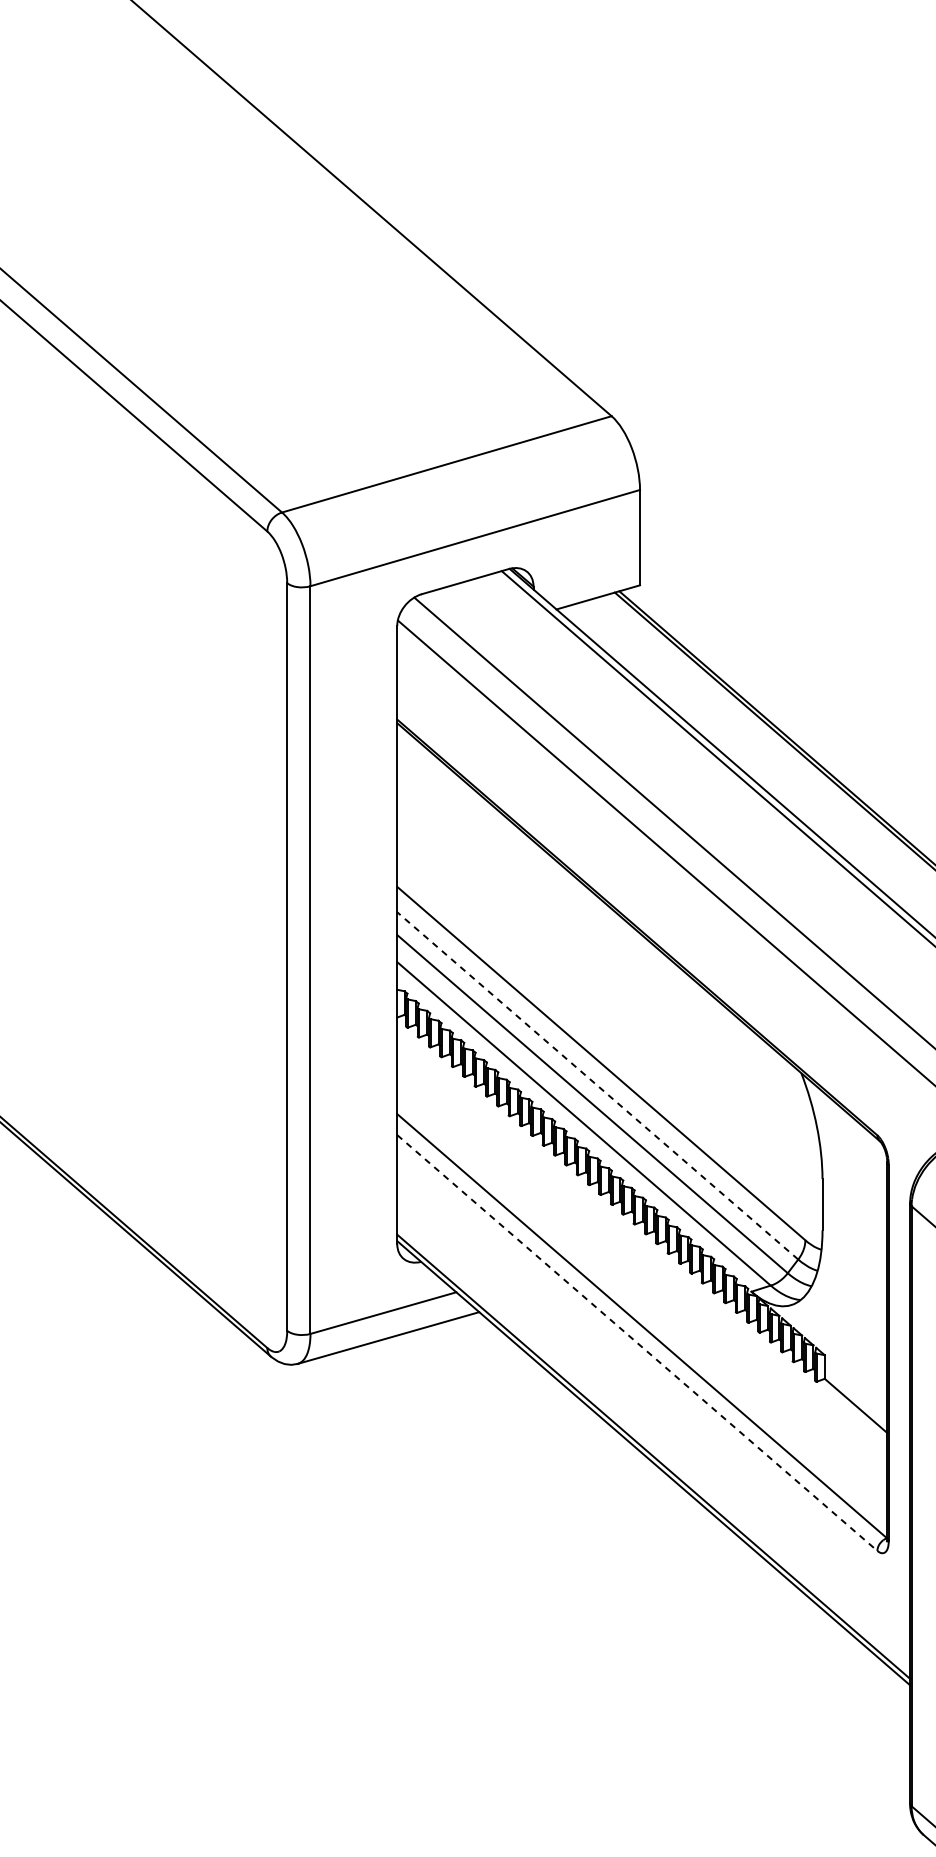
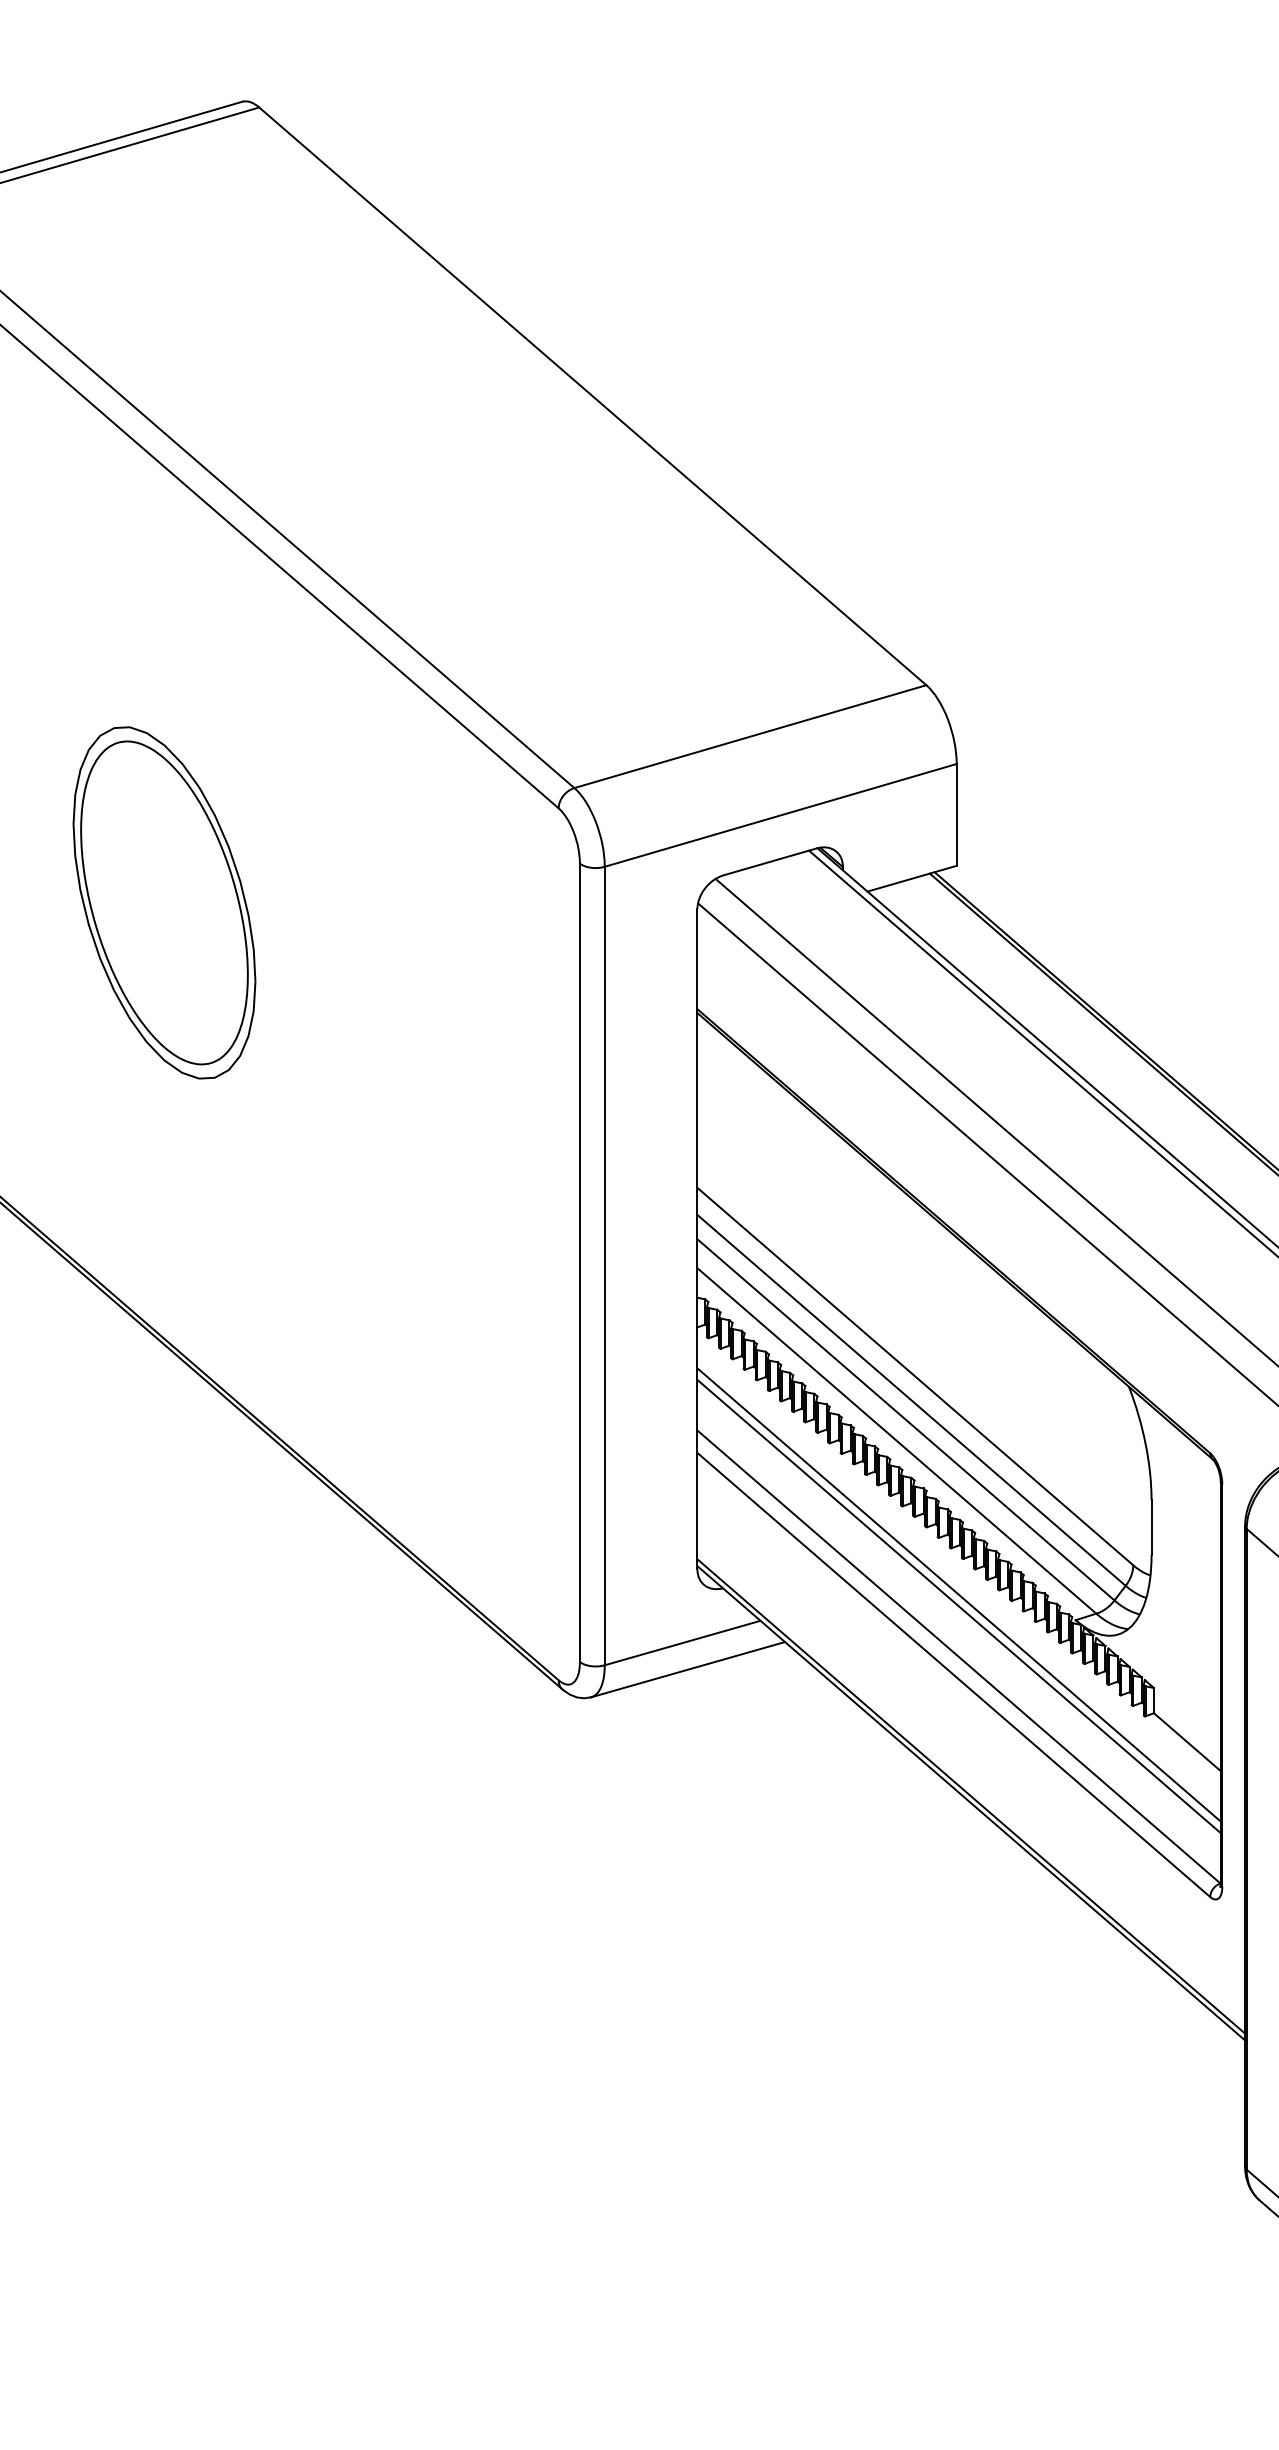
line: (597, 1085) -> (911, 1400), dashed -> solid
line: (641, 1267) -> (958, 1594), added
line: (641, 1278) -> (958, 1606), added
line: (637, 1343) -> (954, 1675), dashed -> solid

